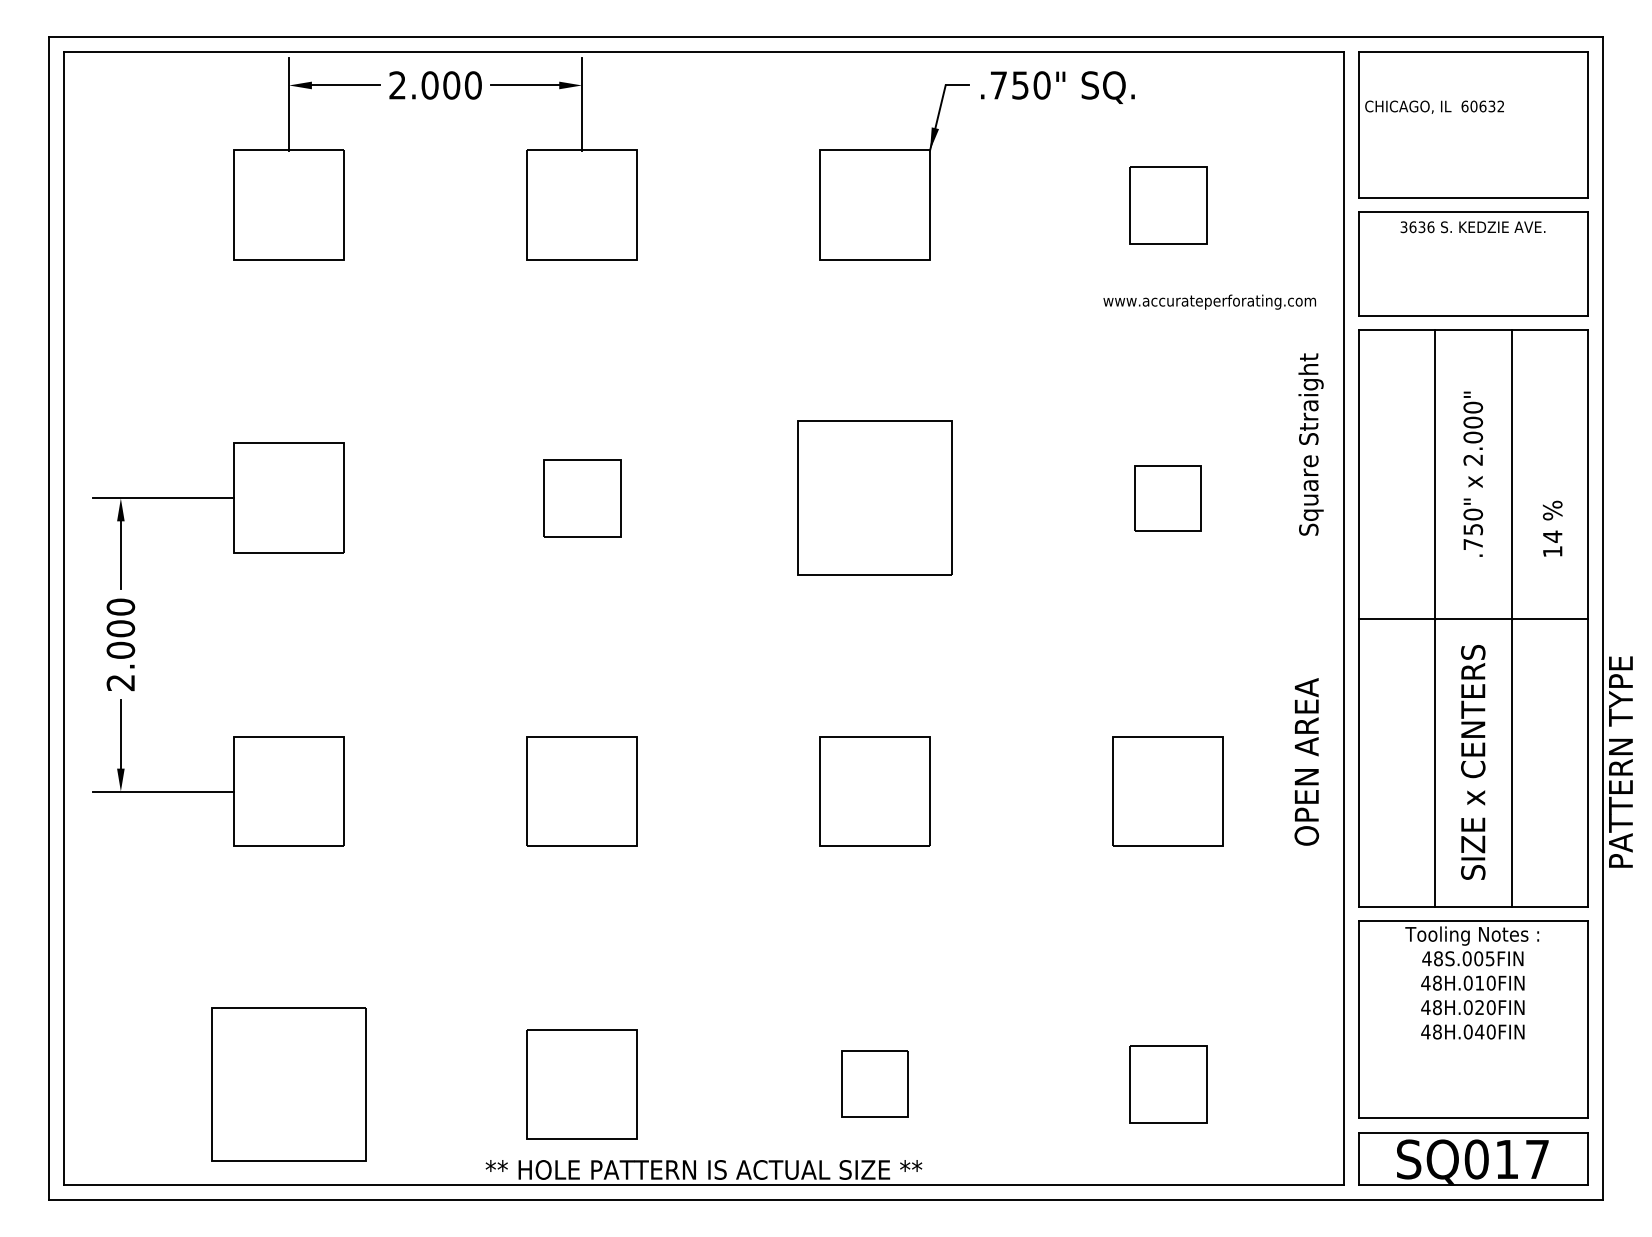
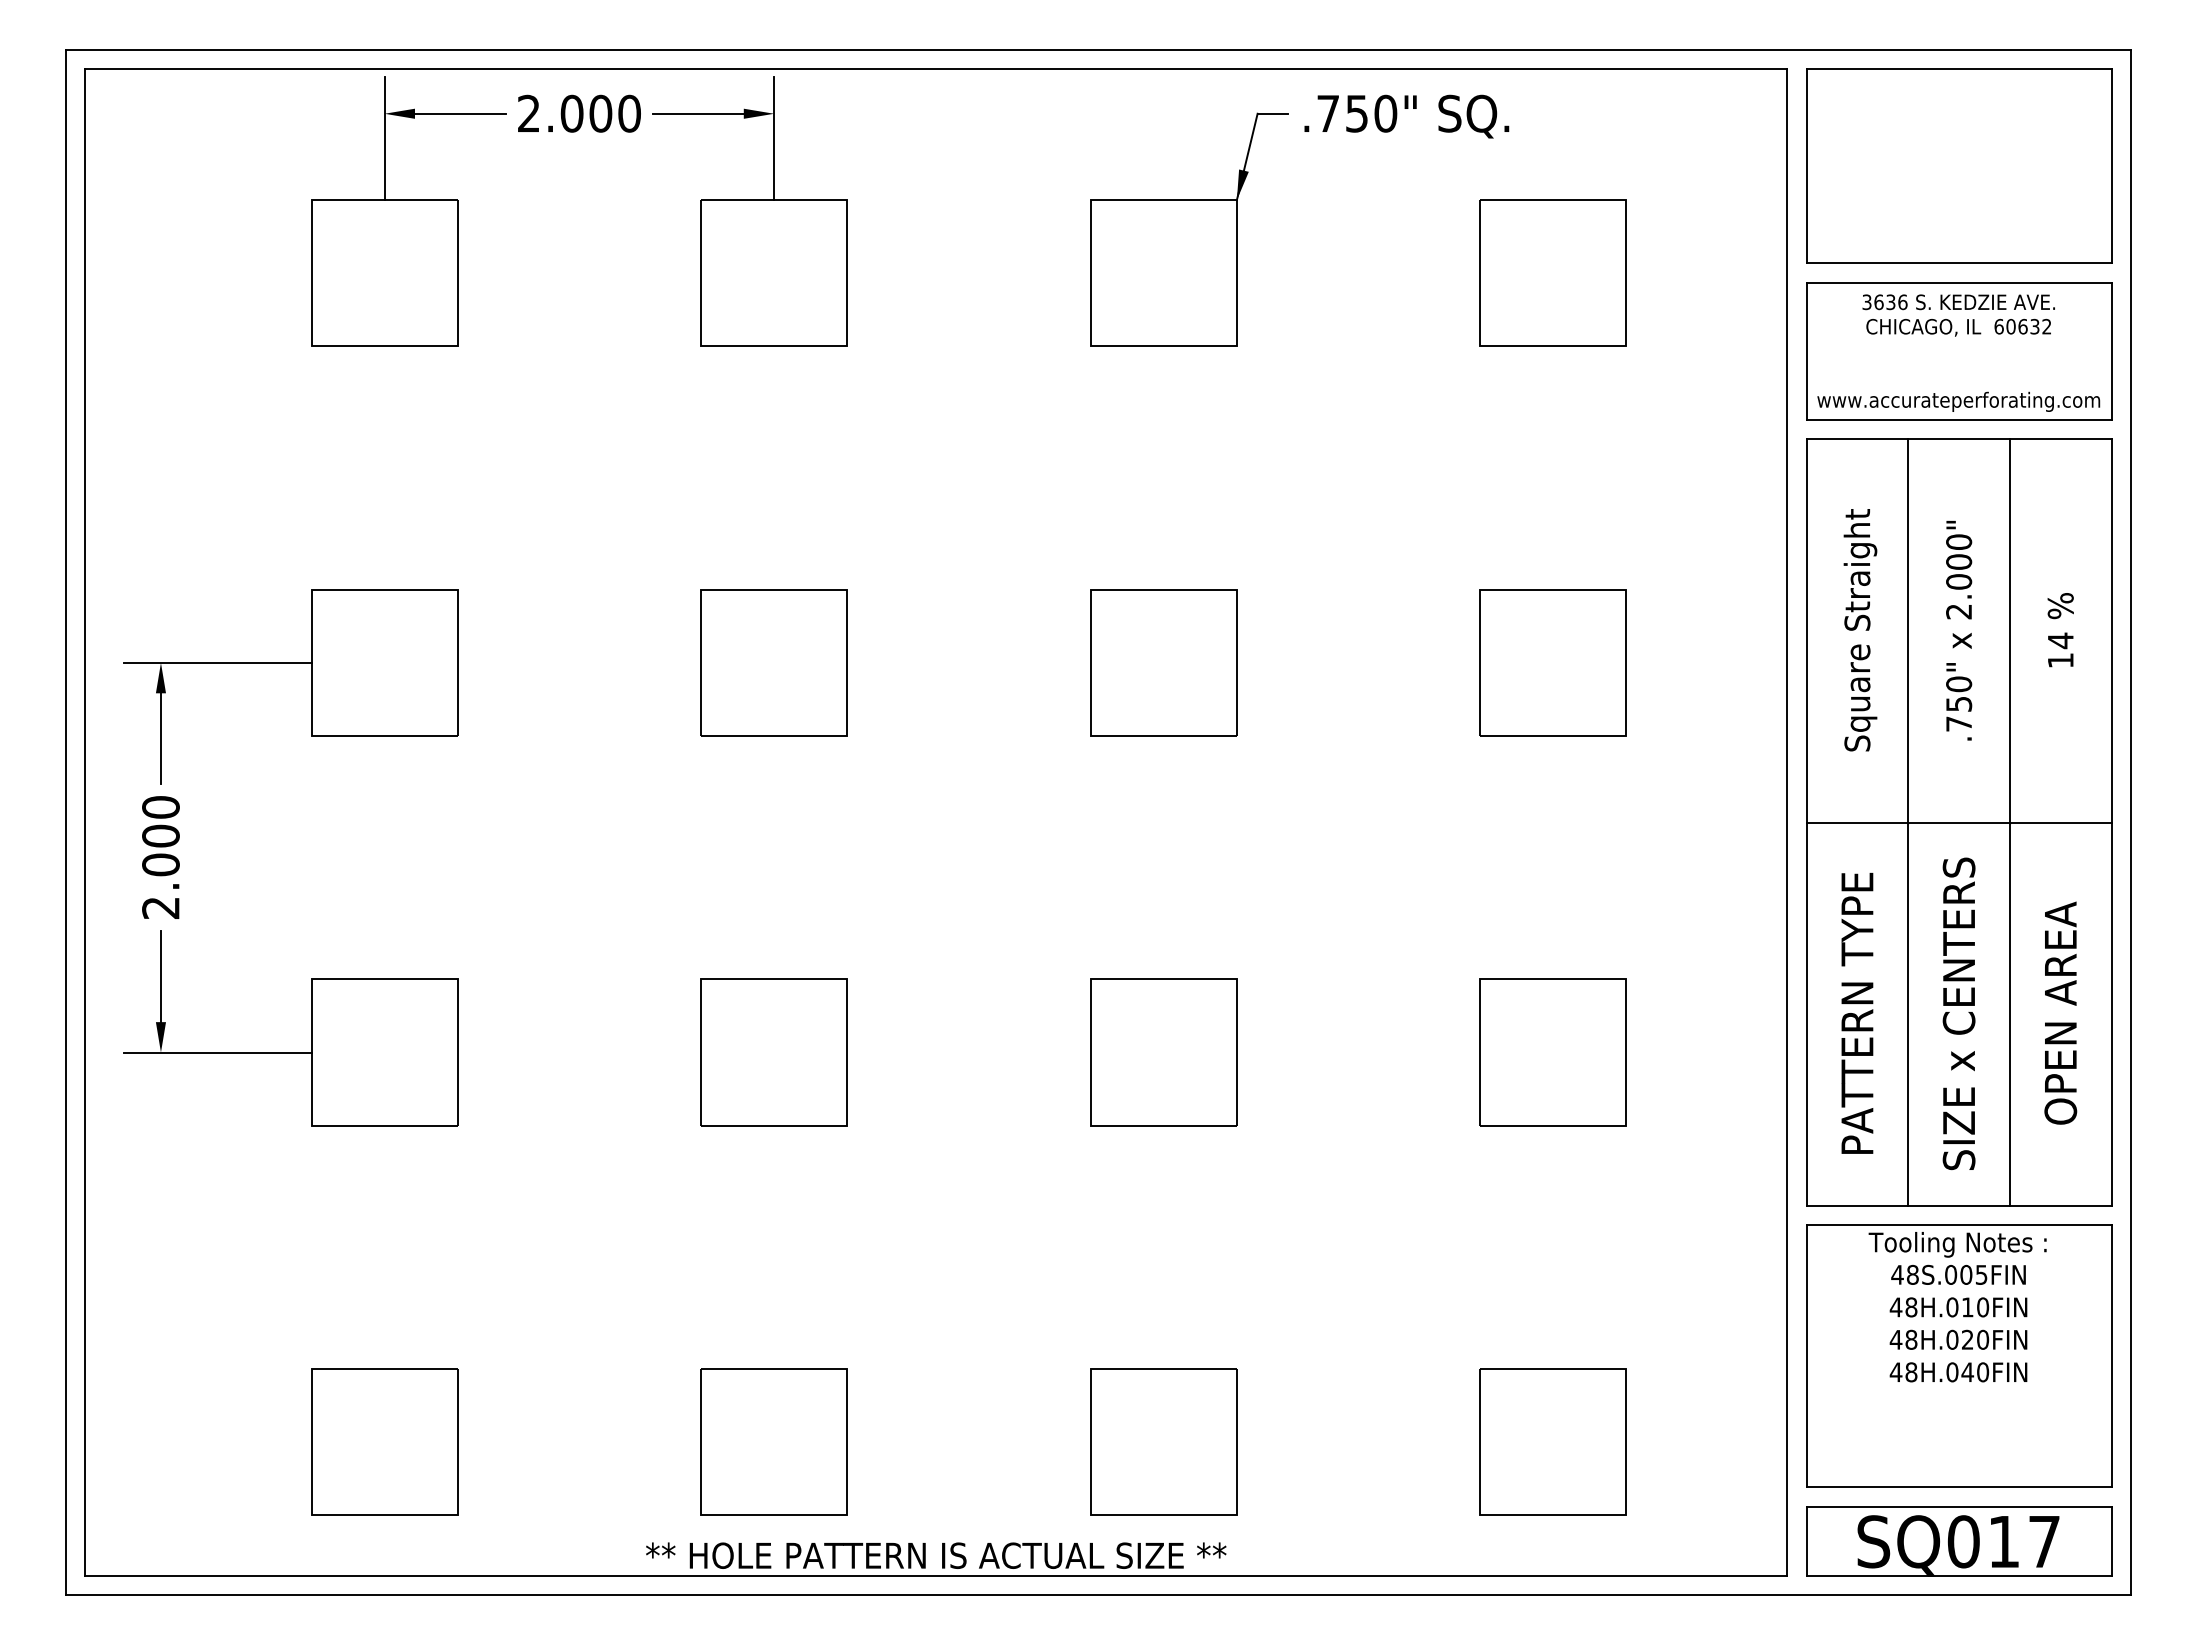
text: (1434, 107) -> (1958, 327), moved
part: (1167, 204) -> (1552, 272), size x1.43
text: (1209, 301) -> (1958, 401), moved
text: (1311, 444) -> (1860, 630), moved
part: (581, 498) -> (773, 662), size x1.43
part: (874, 498) -> (1163, 662), size x0.71
part: (1167, 498) -> (1552, 662), size x1.67
text: (1552, 529) -> (2060, 630), moved
text: (1306, 761) -> (2060, 1012), moved
text: (1620, 761) -> (1857, 1012), moved
part: (289, 1084) -> (384, 1441), size x0.71
part: (874, 1084) -> (1163, 1441), size x1.67
part: (1167, 1084) -> (1552, 1441), size x1.43

